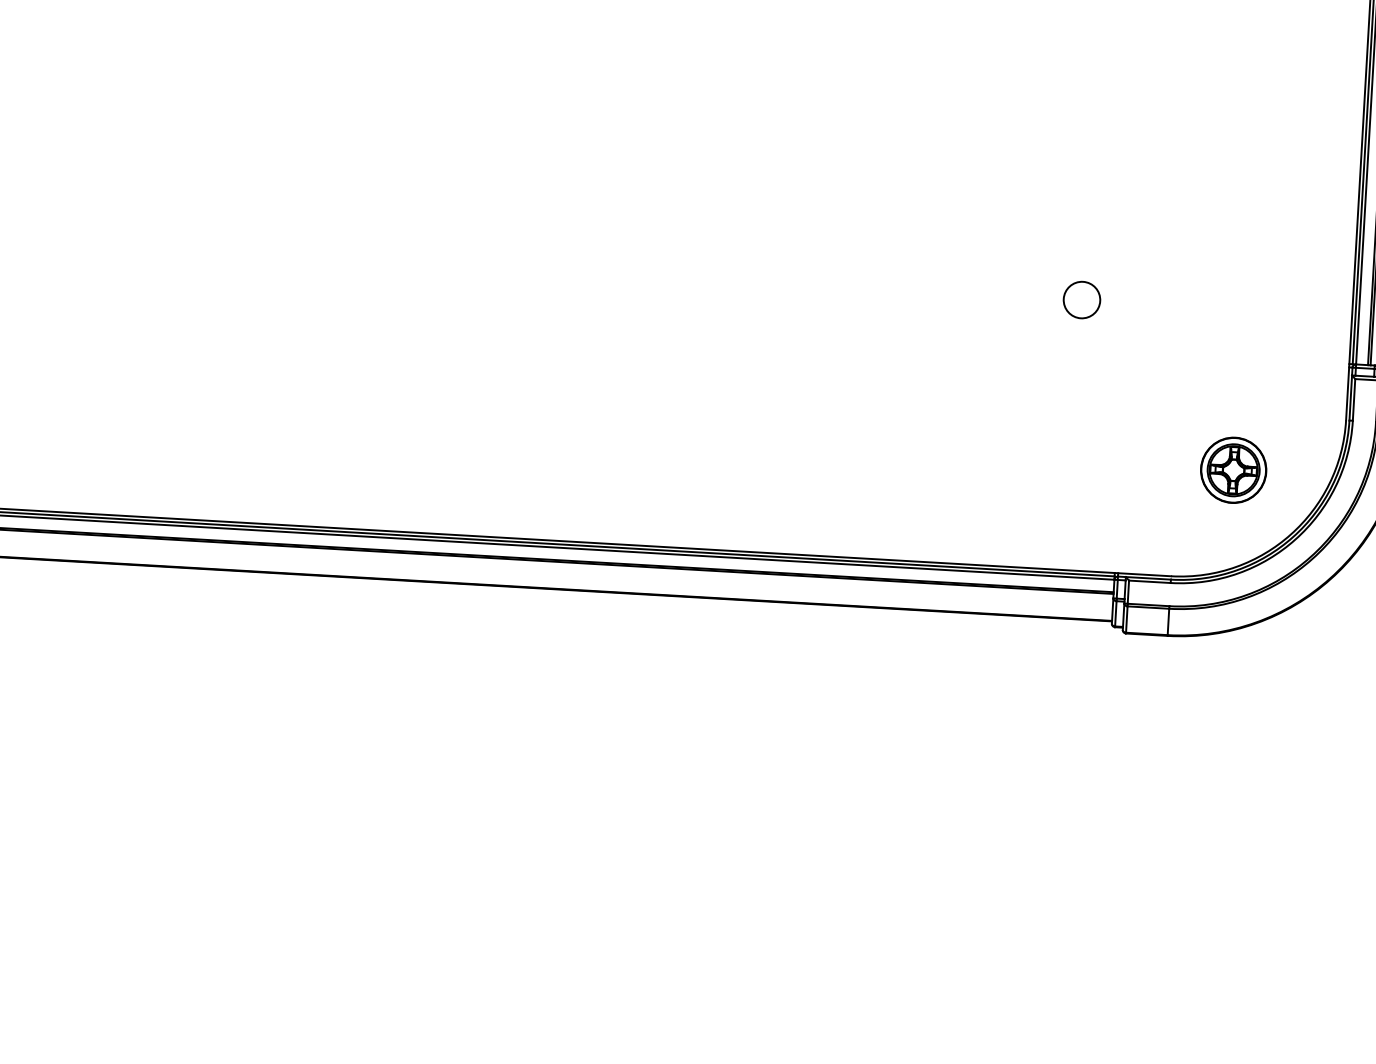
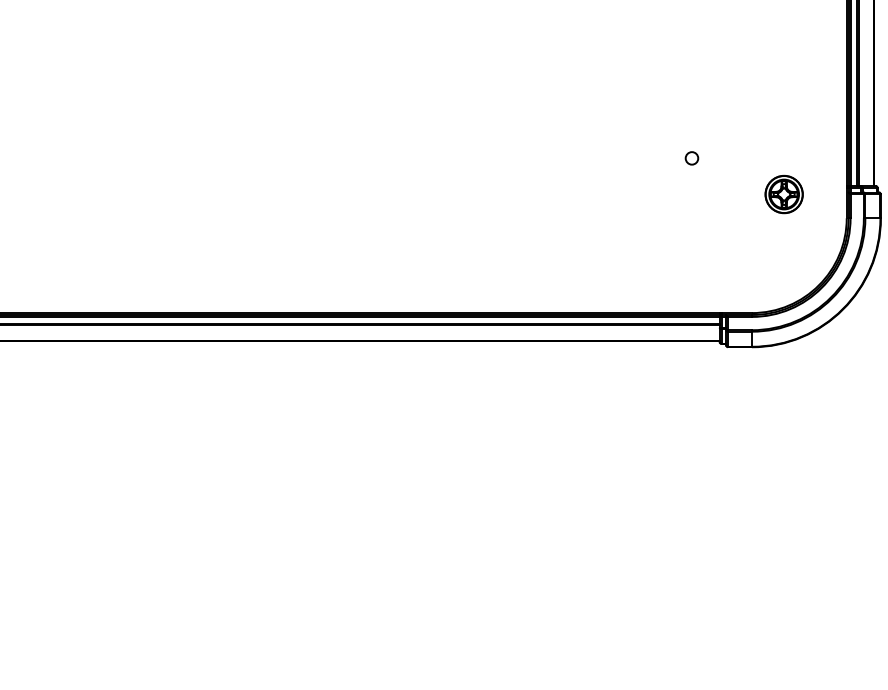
circle: (1081, 300) -> (691, 158), size x0.6
part: (1232, 470) -> (783, 194), moved

